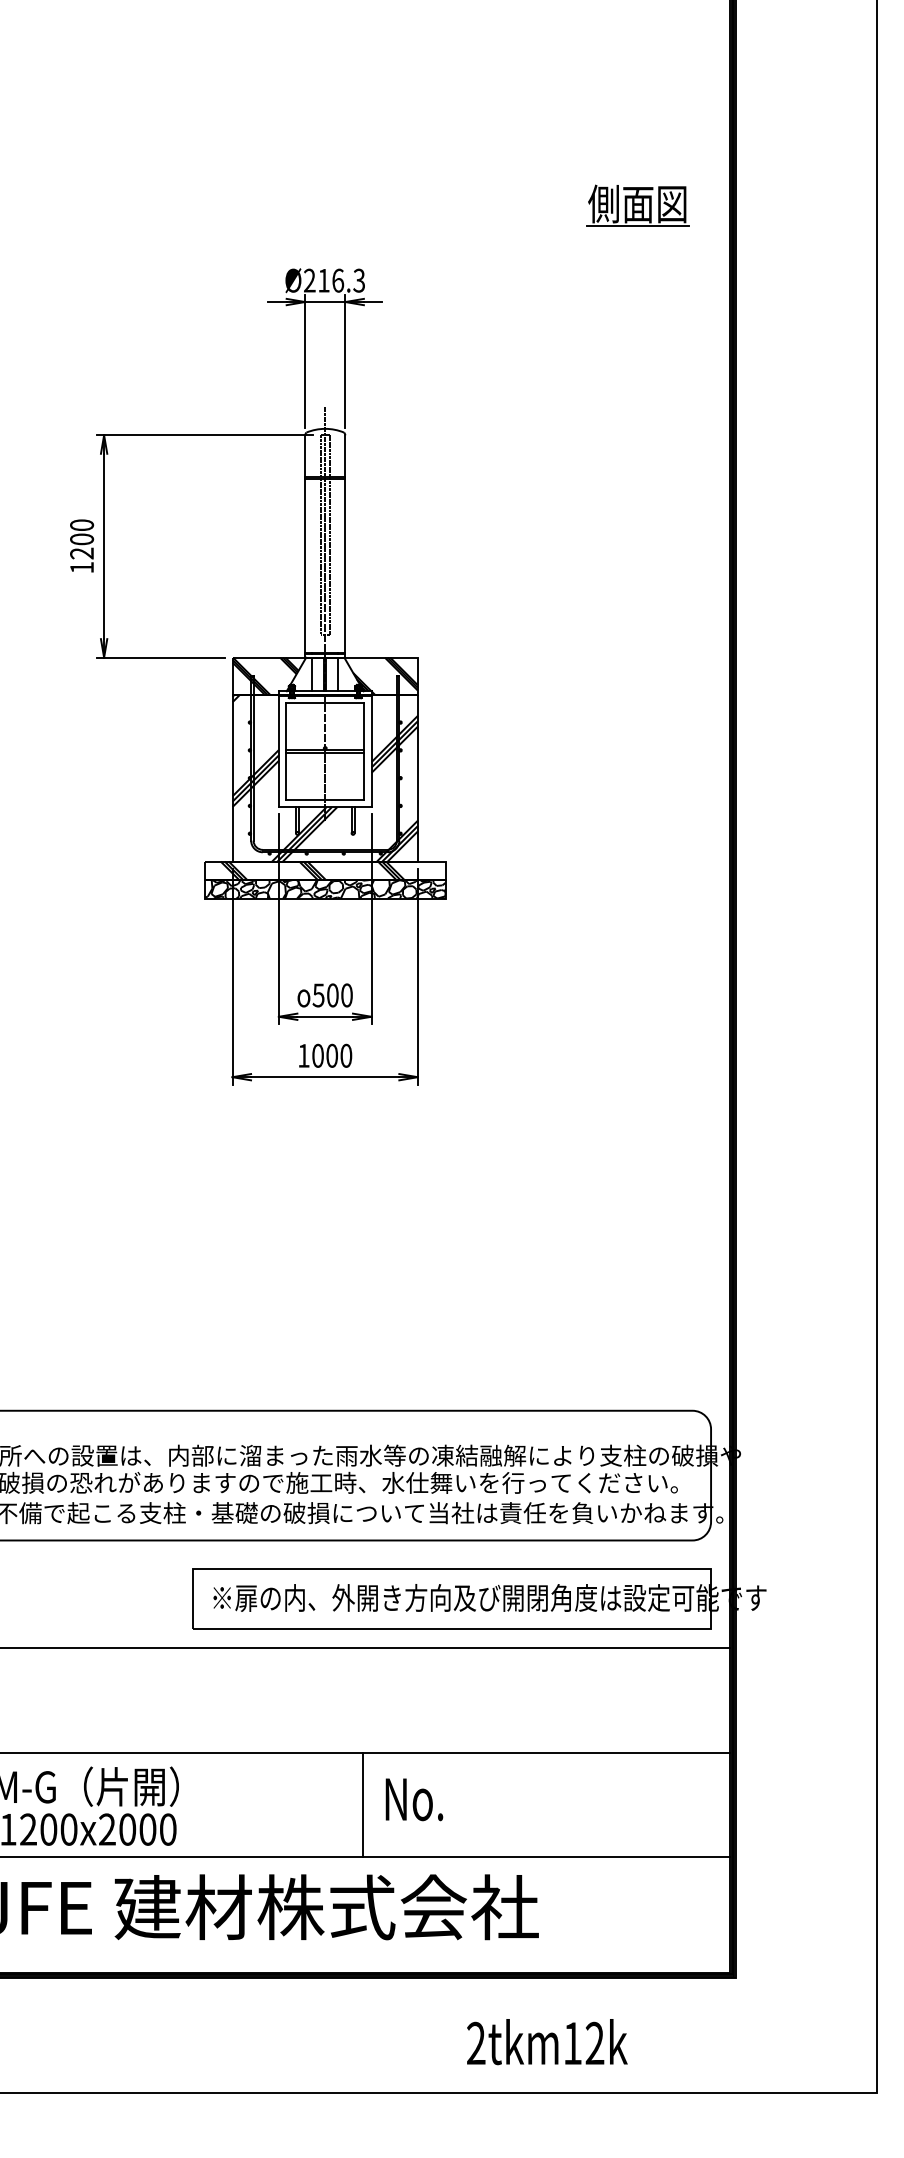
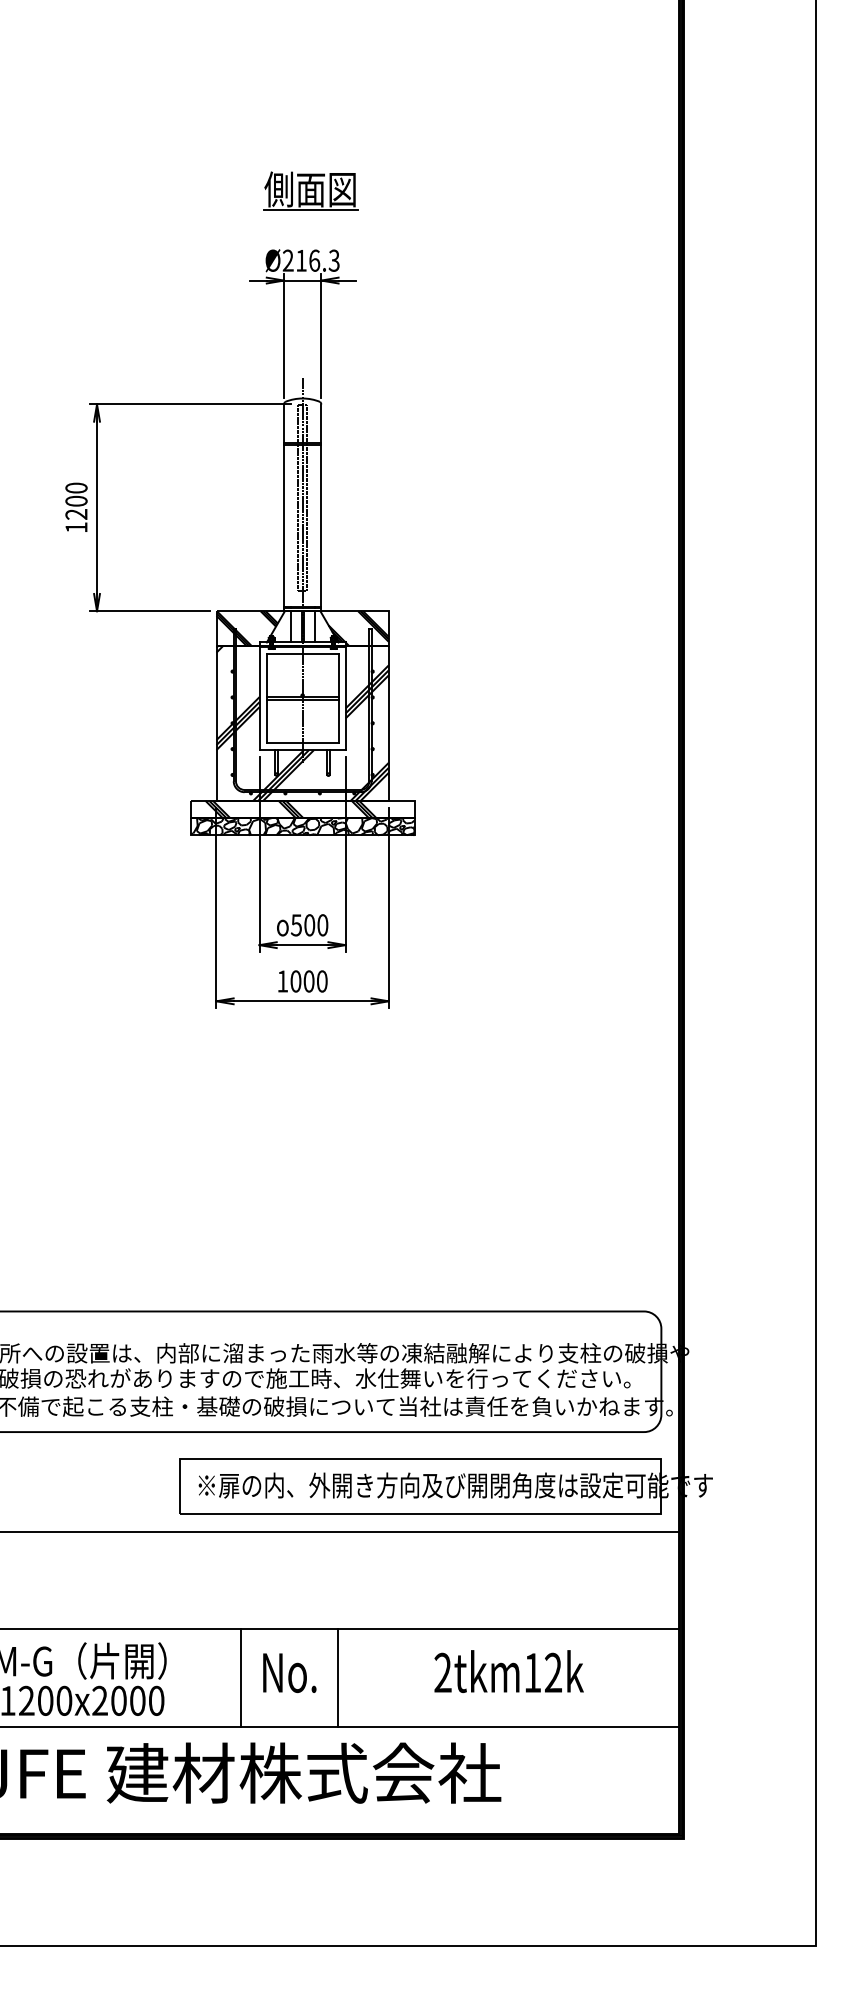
part: (637, 205) -> (310, 190), moved
text: (414, 1799) -> (289, 1672), moved
line: (258, 1804) -> (240, 1677), added
text: (547, 2042) -> (509, 1671), moved

